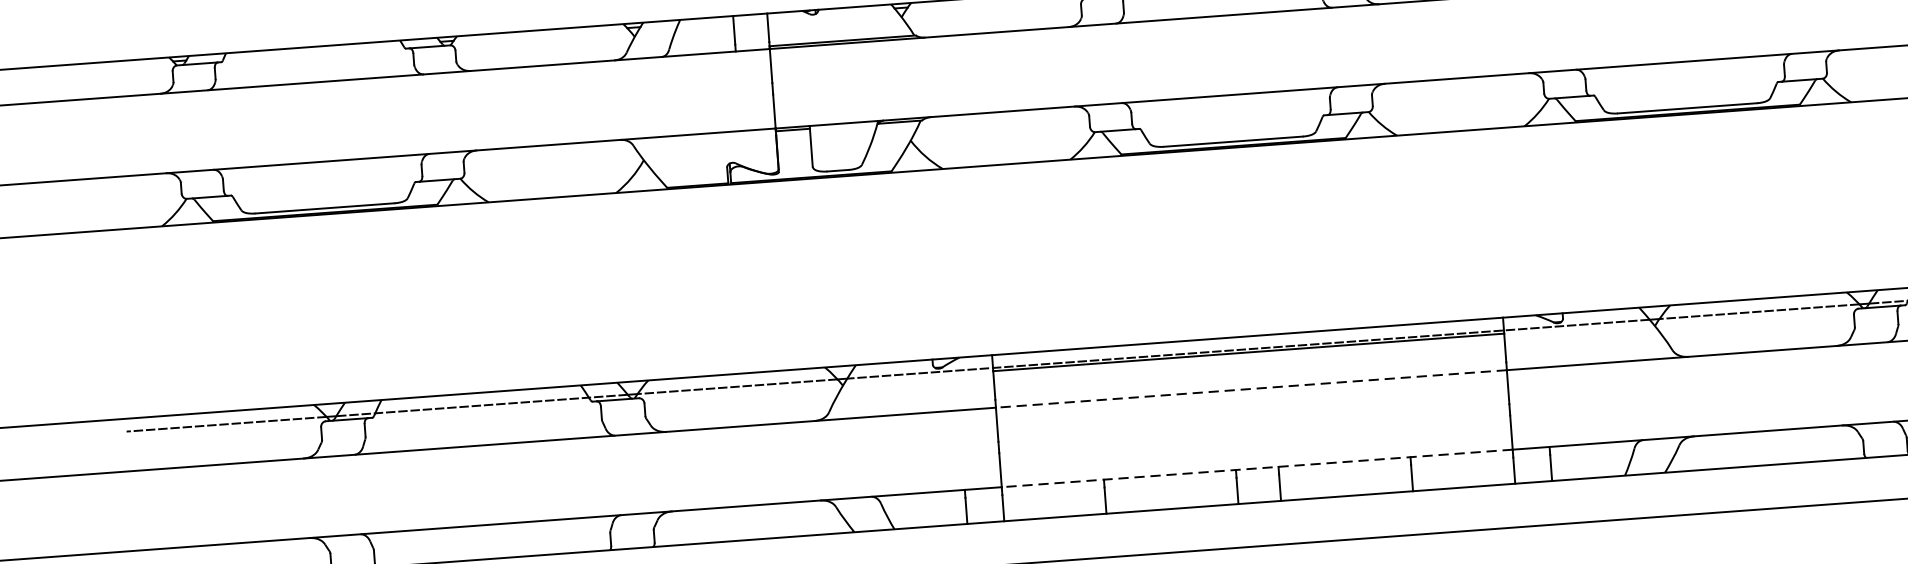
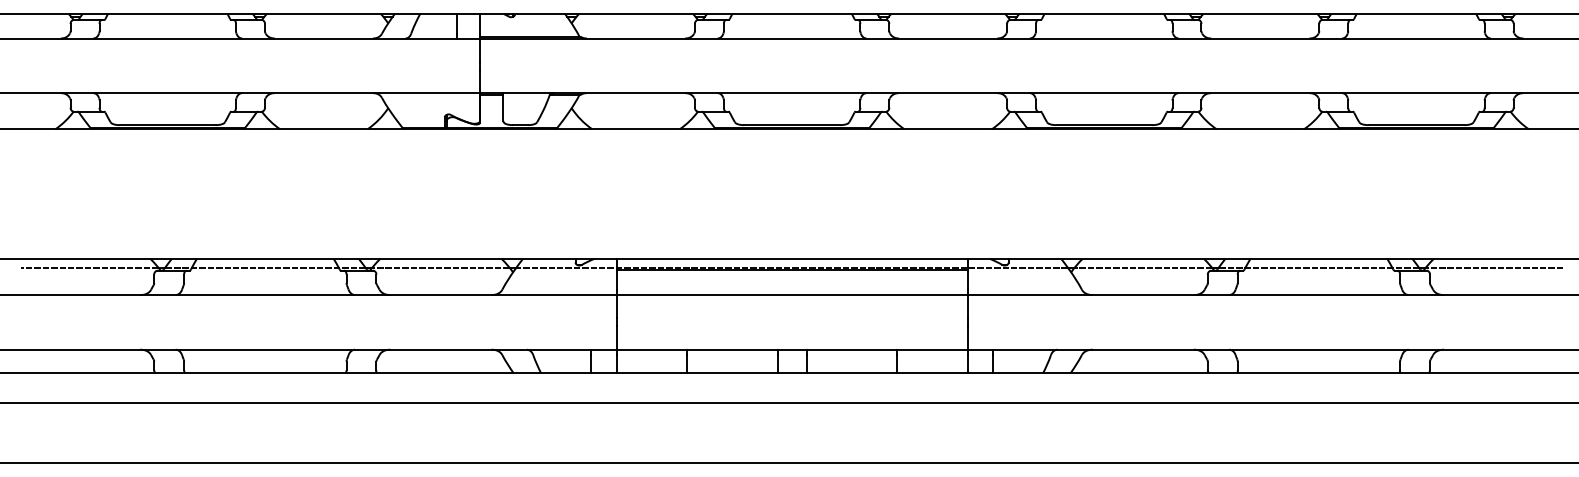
line: (1251, 389) -> (792, 295), dashed -> solid
line: (1257, 468) -> (792, 349), dashed -> solid

